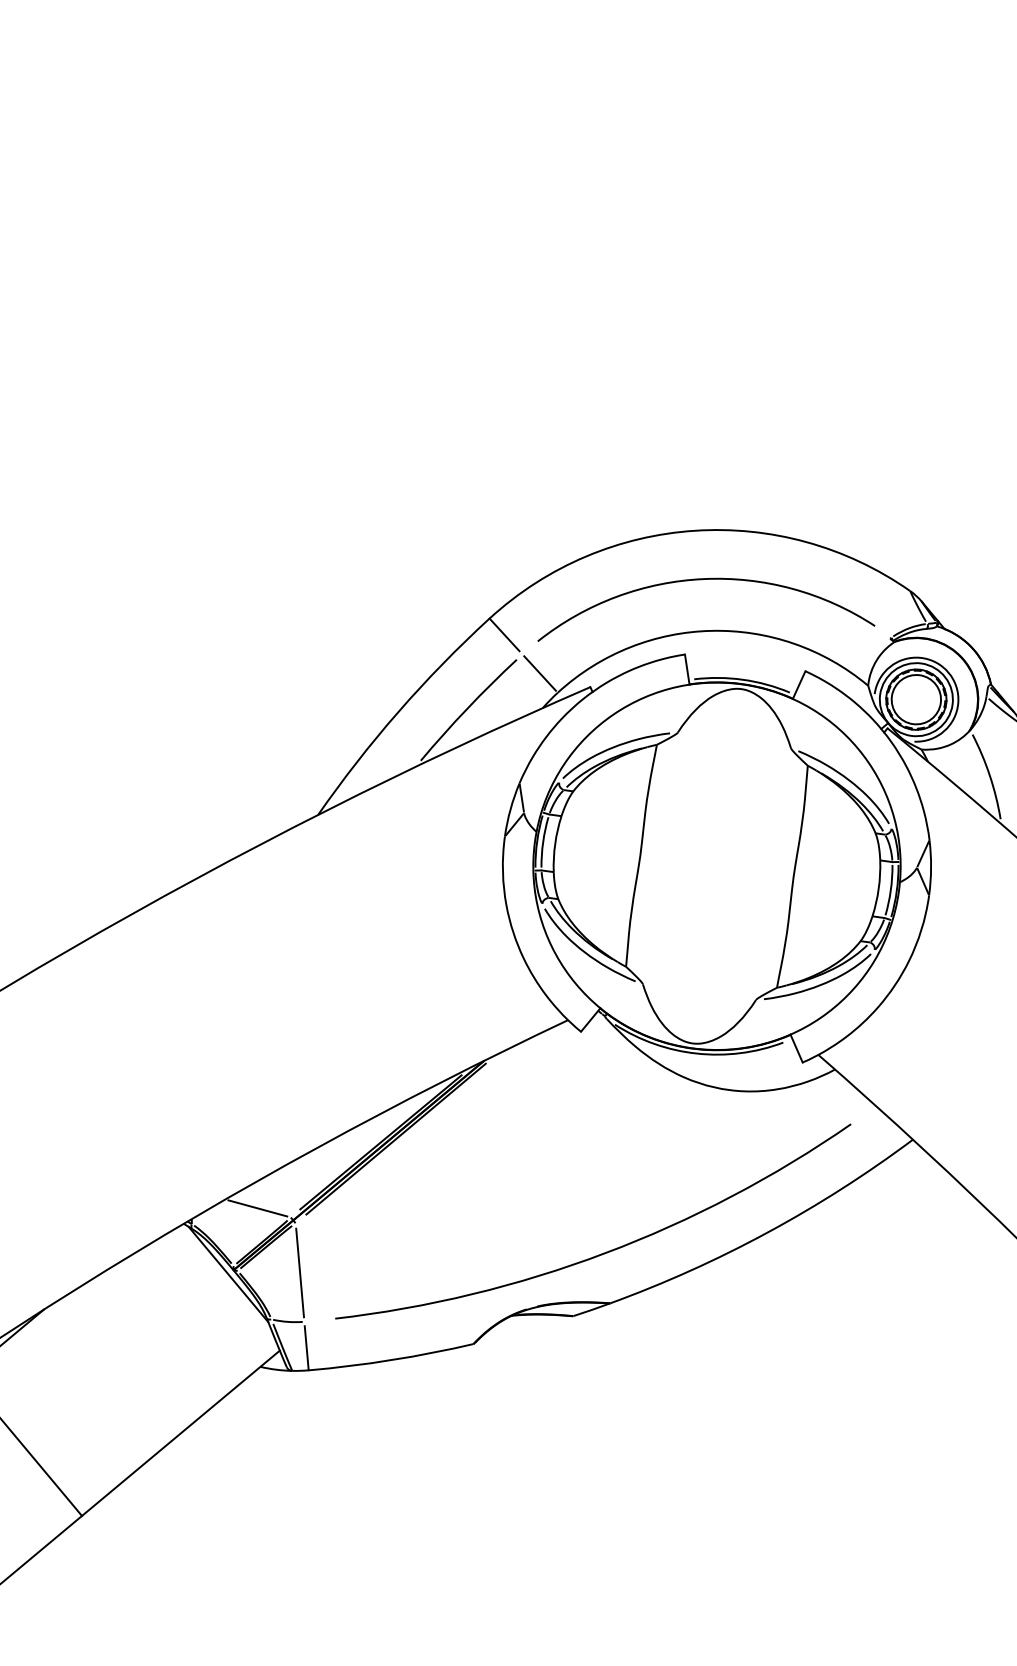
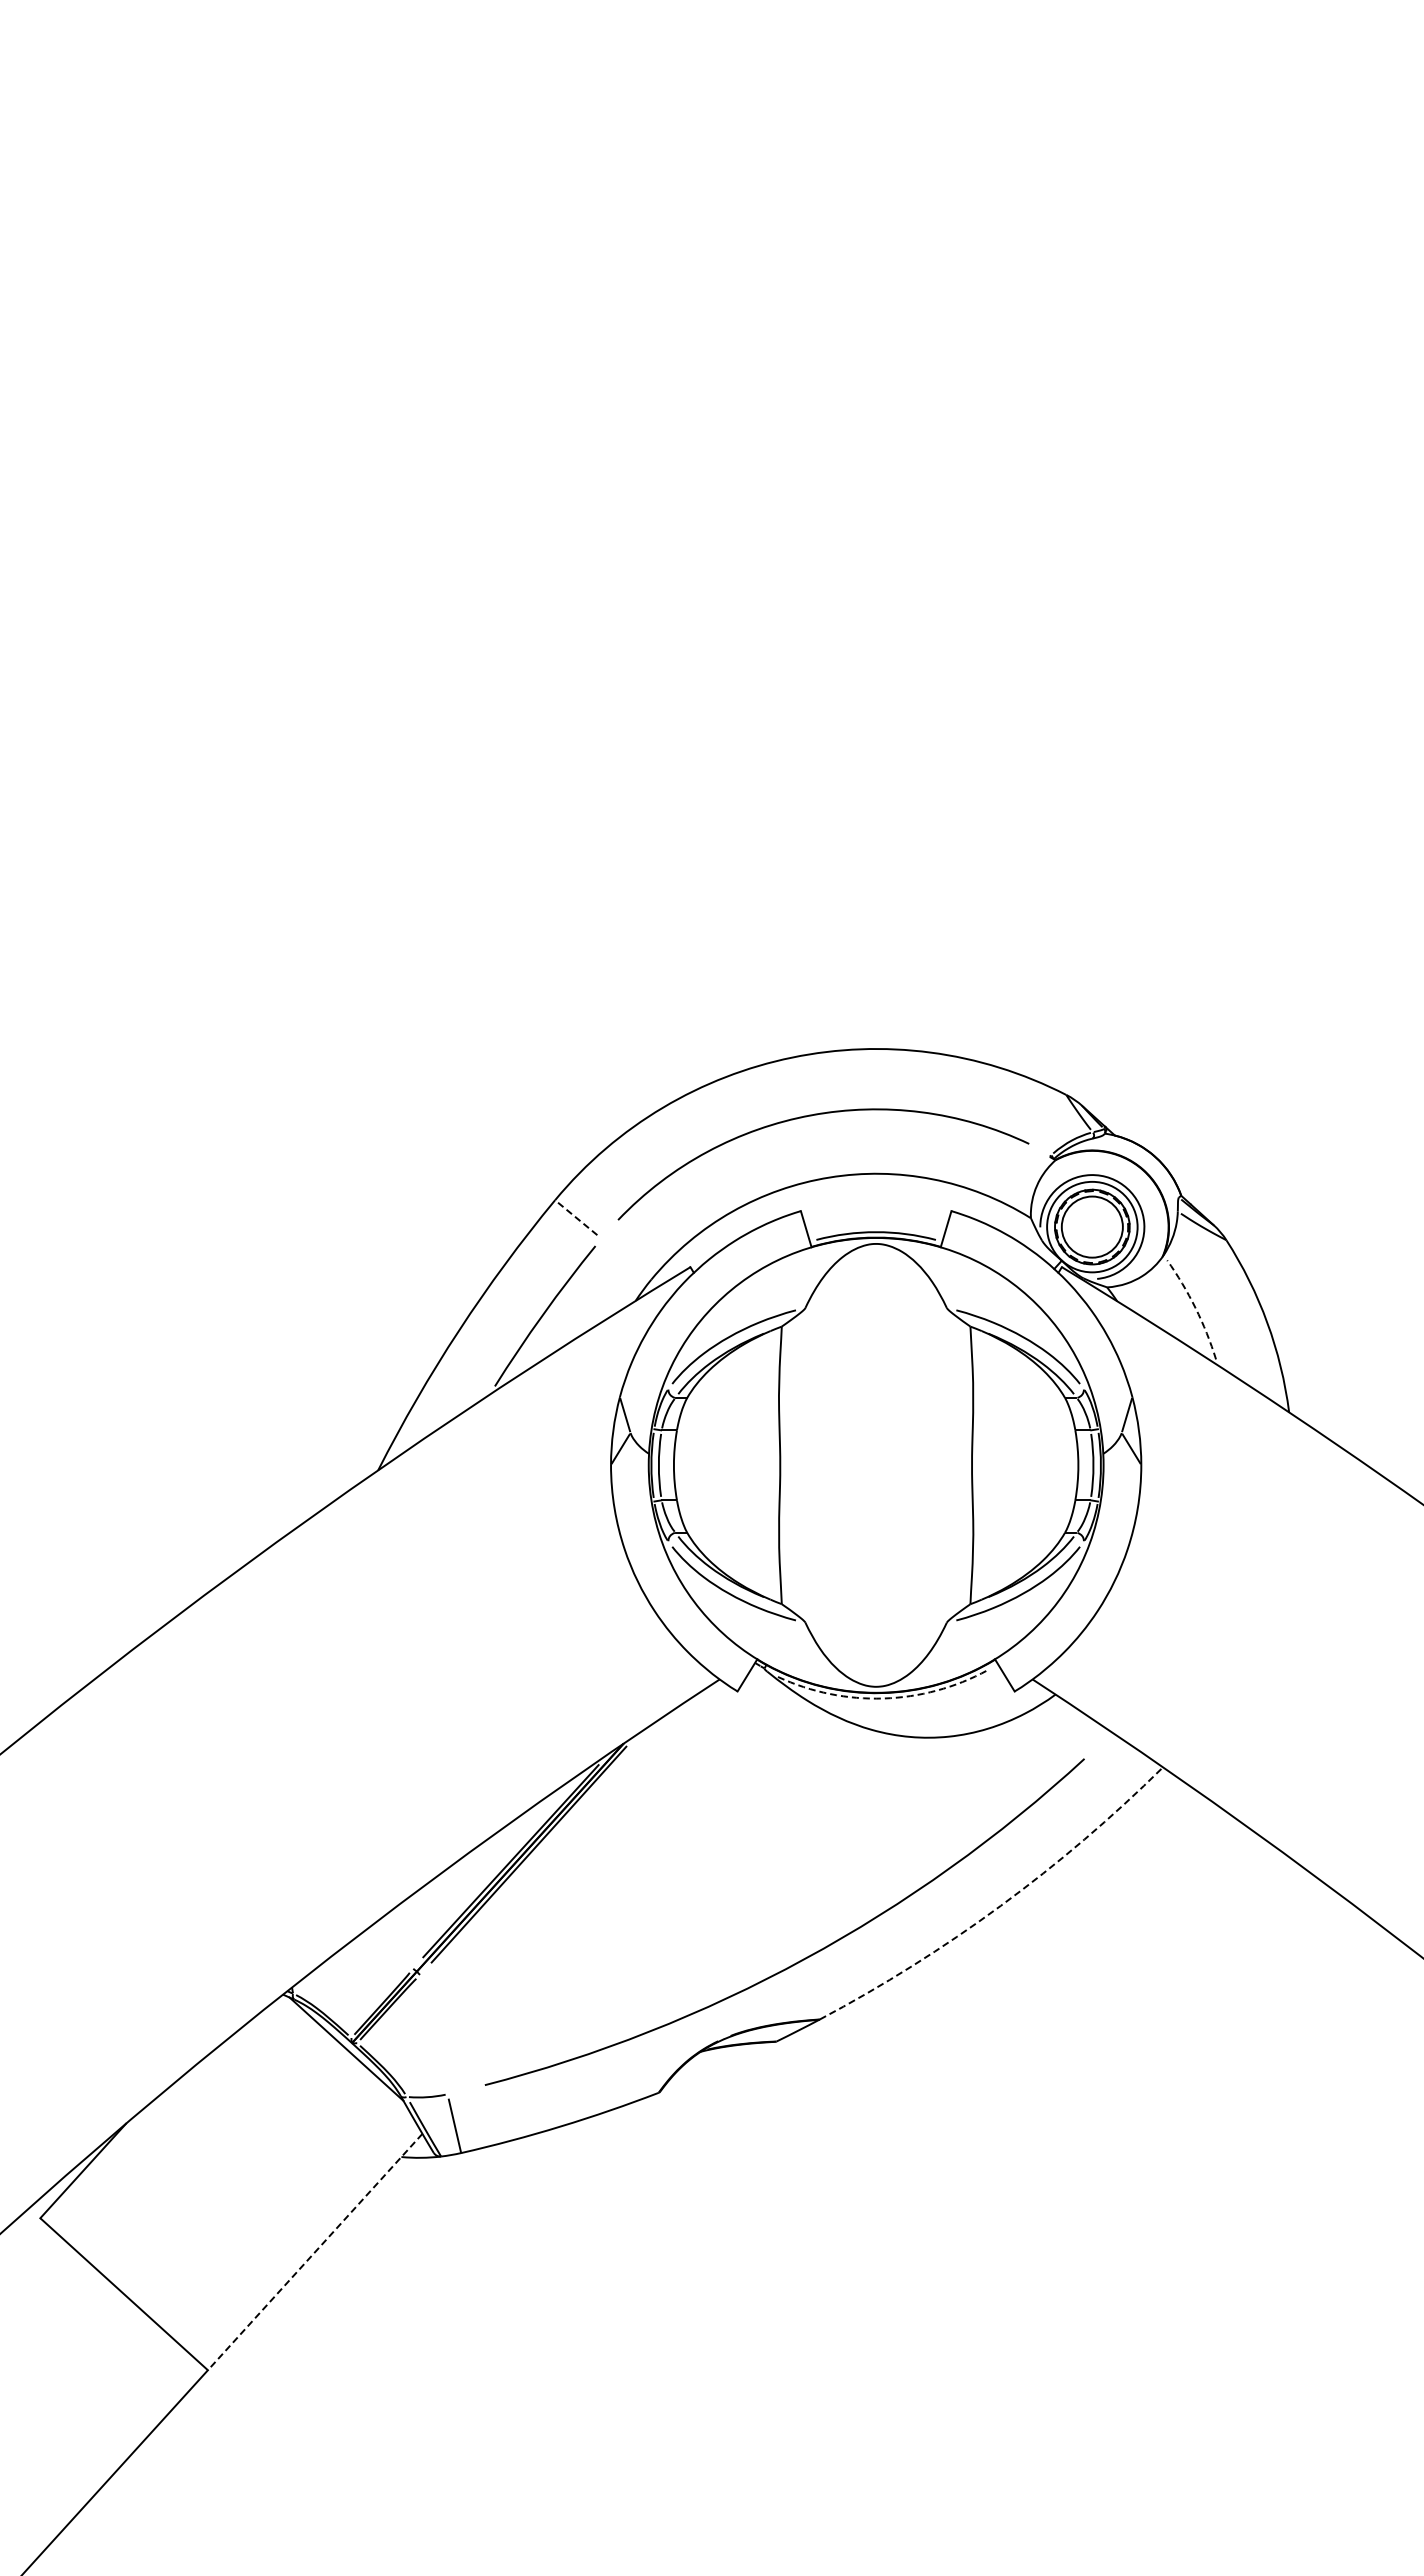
line: (503, 634) -> (575, 1217), solid -> dashed
line: (540, 673) -> (626, 1258), removed
arc: (989, 776) -> (1195, 1308), solid -> dashed
arc: (696, 1053) -> (883, 1698), solid -> dashed
line: (257, 1207) -> (370, 1962), removed
arc: (767, 1232) -> (1000, 1905), solid -> dashed
line: (299, 1272) -> (433, 2034), removed
line: (181, 1433) -> (315, 2252), solid -> dashed

